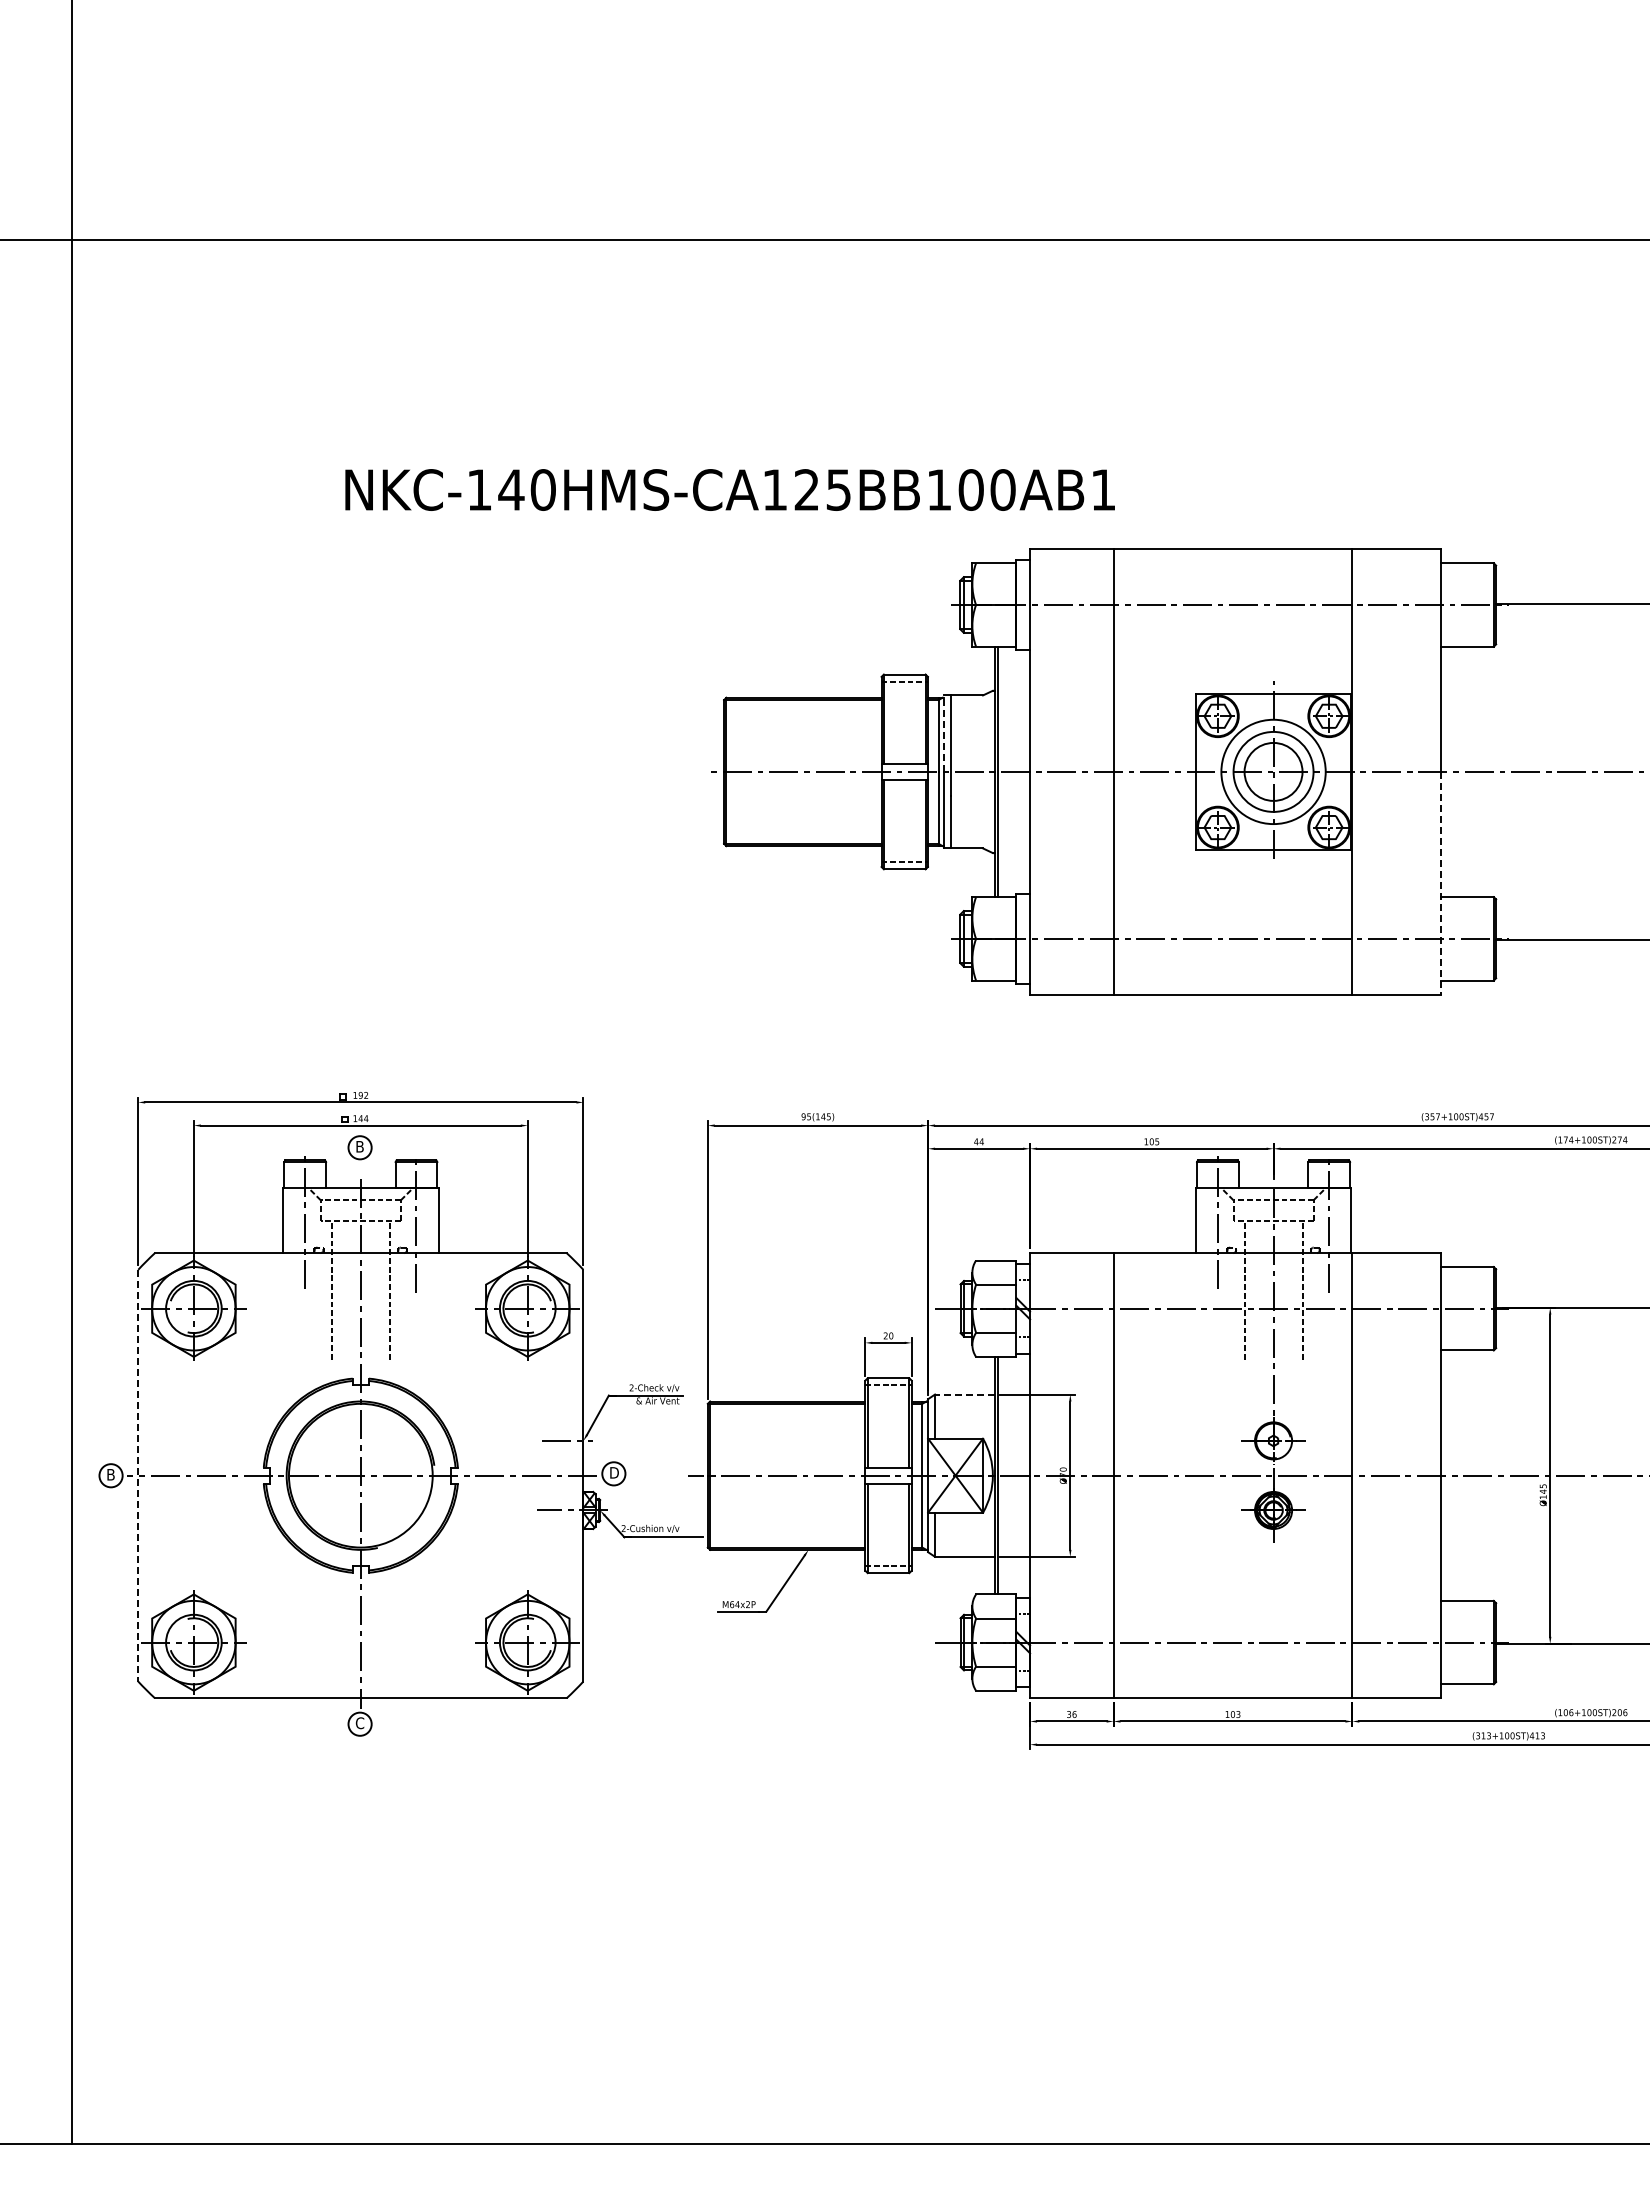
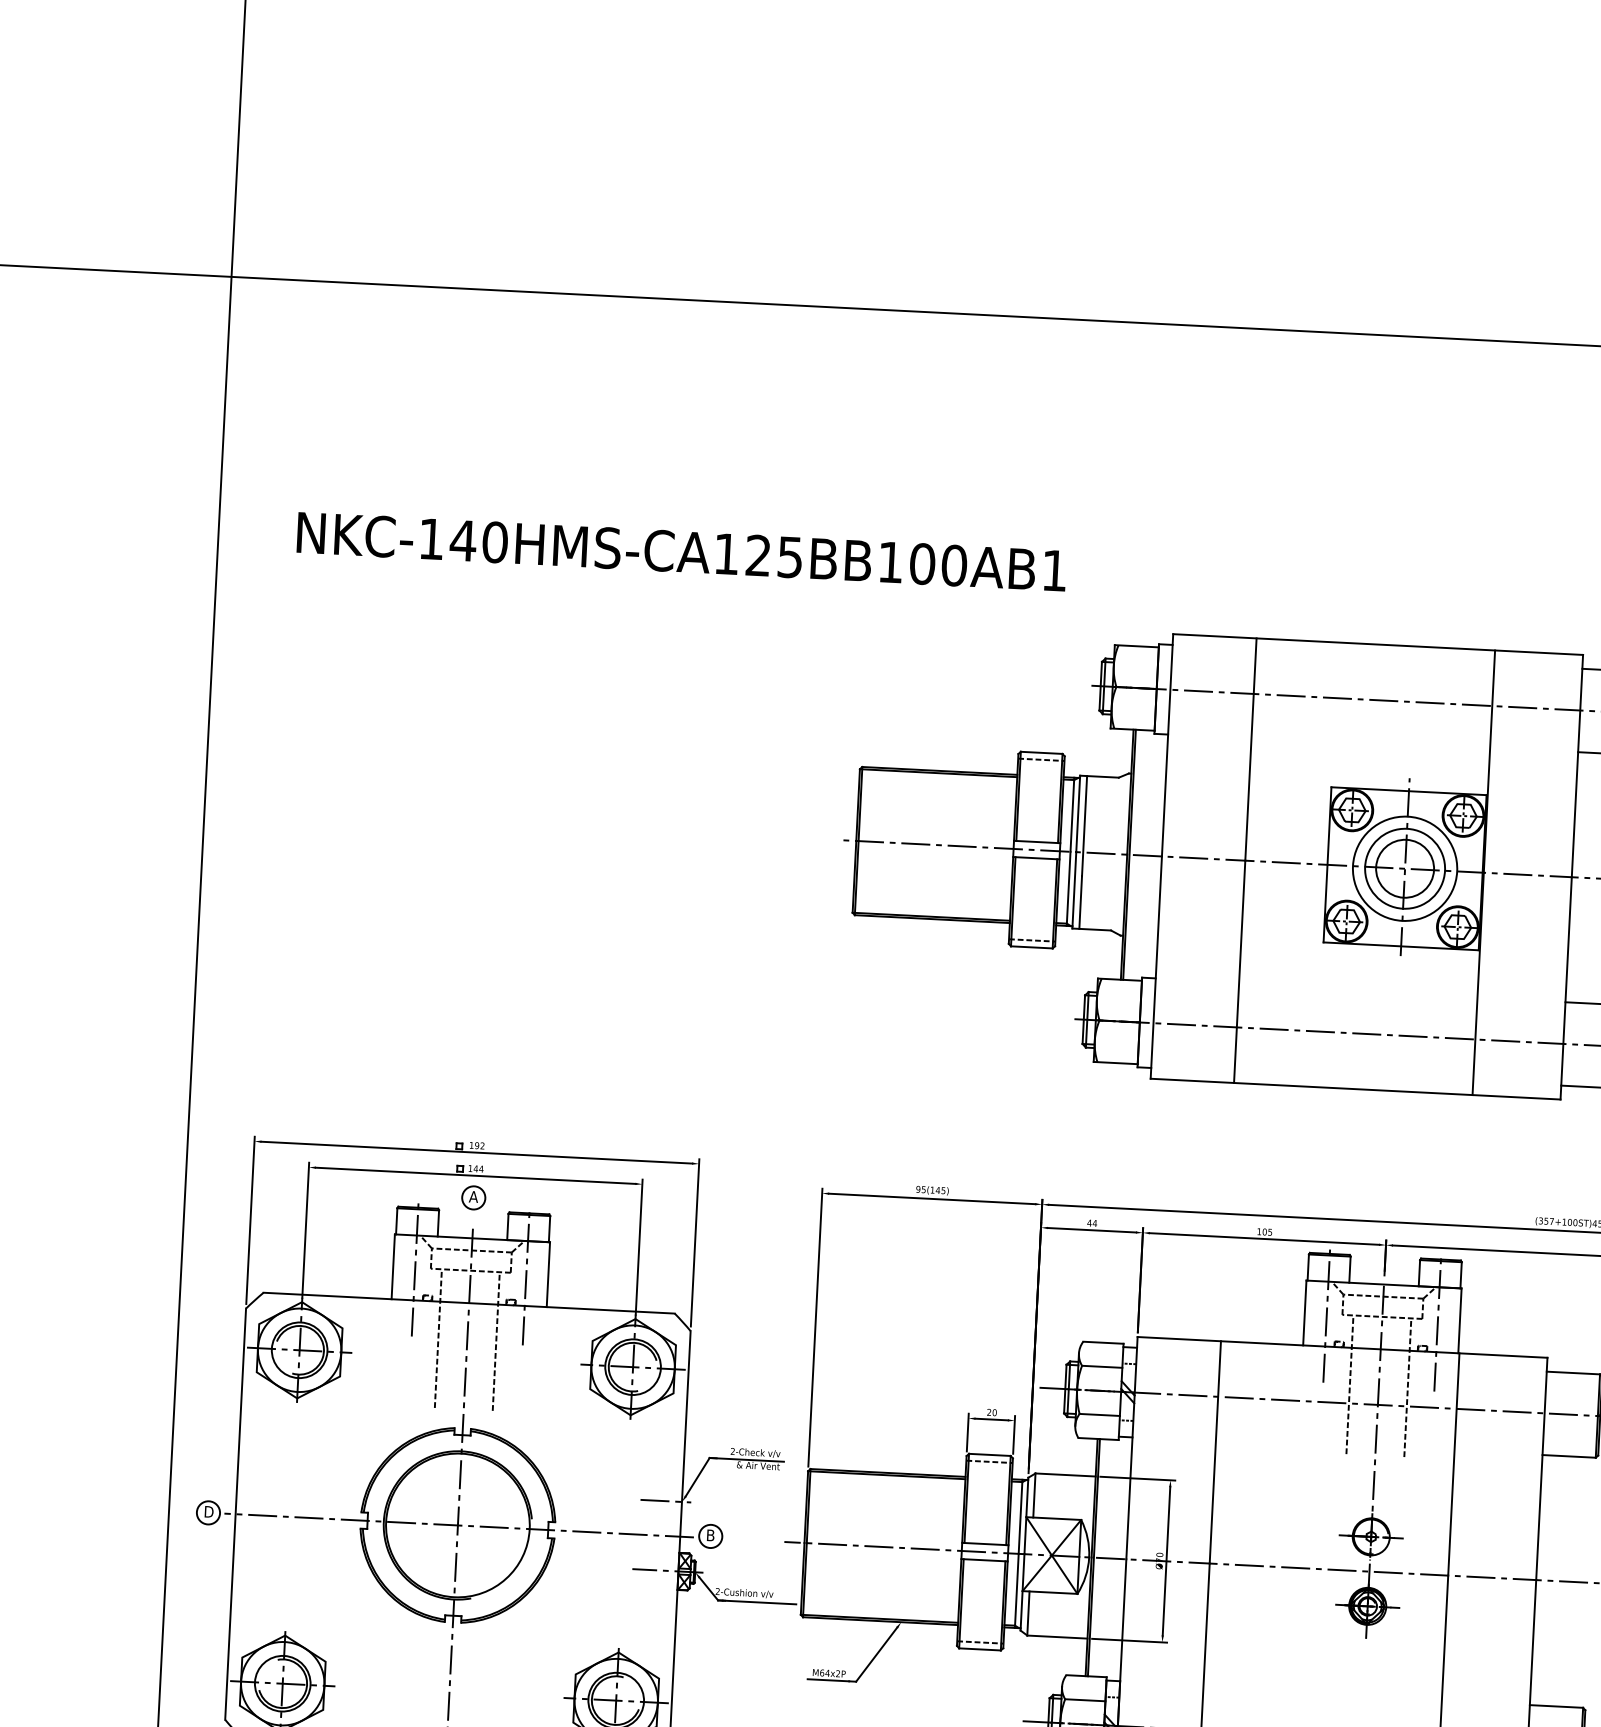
text: (729, 489) -> (681, 551), moved
line: (944, 733) -> (1078, 813), dashed -> solid
line: (1440, 883) -> (1566, 988), dashed -> solid
text: (359, 1146) -> (473, 1196), B -> A
line: (964, 1394) -> (1064, 1474), dashed -> solid
text: (614, 1472) -> (711, 1535), D -> B
text: (112, 1474) -> (209, 1511), B -> D
line: (138, 1475) -> (235, 1514), dashed -> solid

